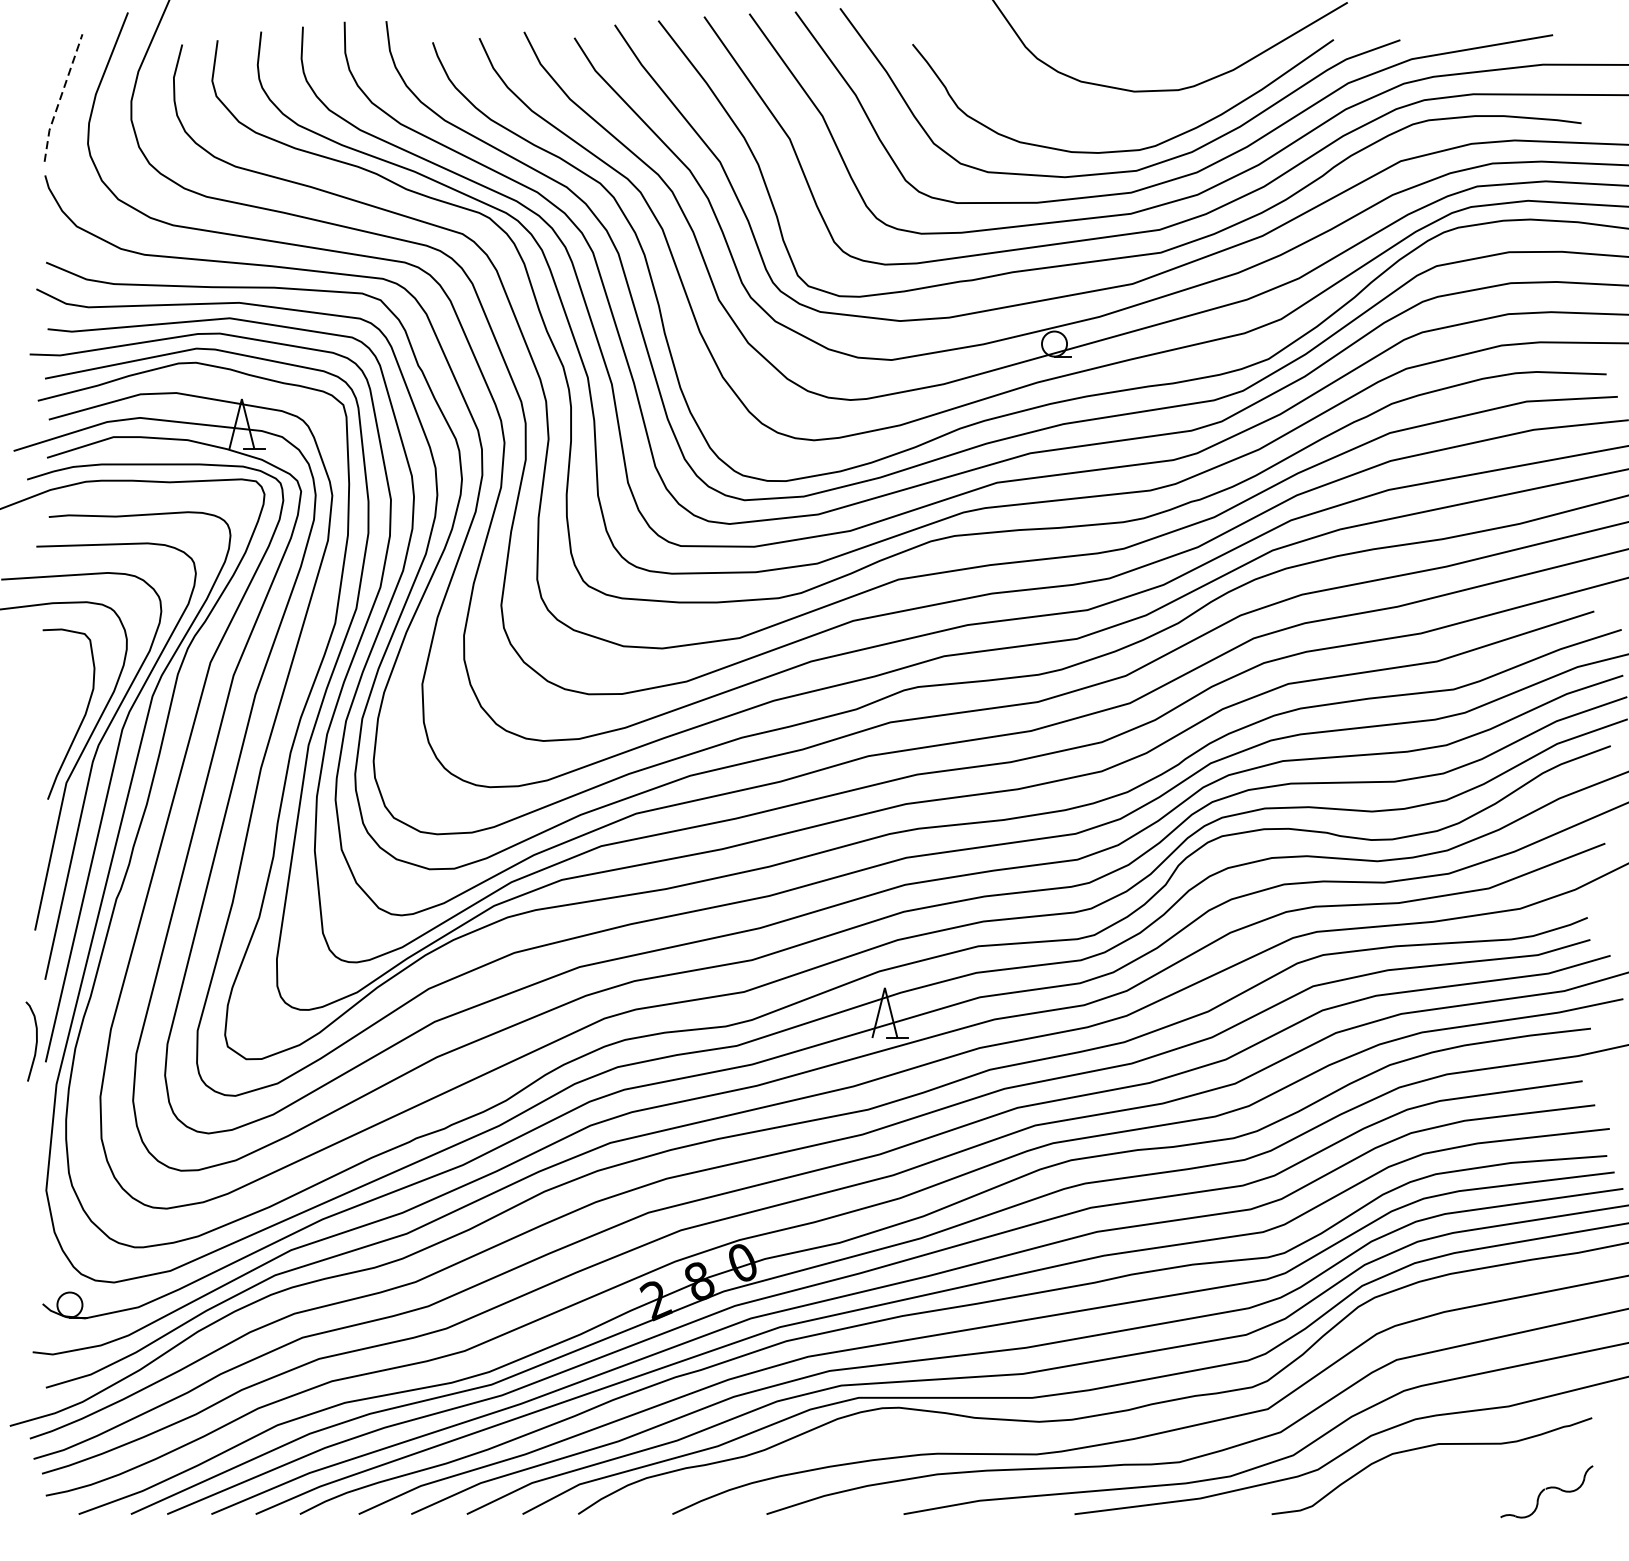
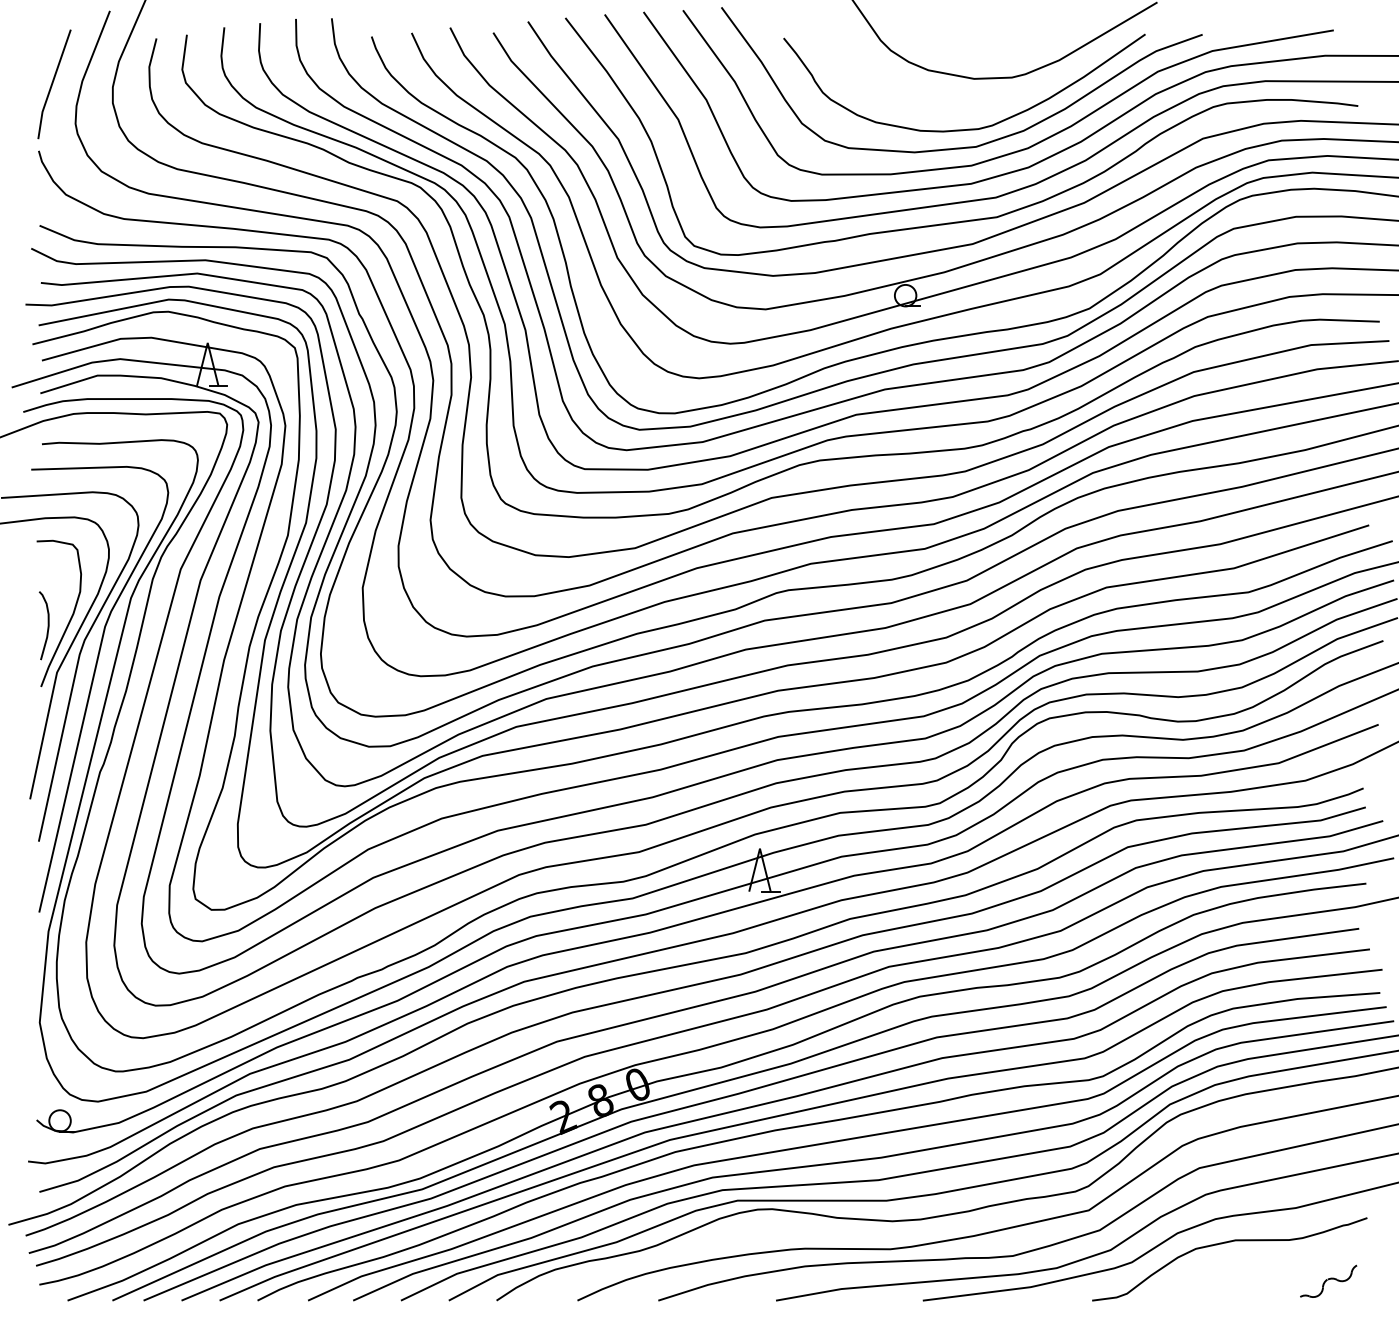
line: (61, 96) -> (52, 83), dashed -> solid
curve: (35, 1041) -> (47, 625), moved
part: (1546, 1490) -> (1328, 1280), size x0.71

